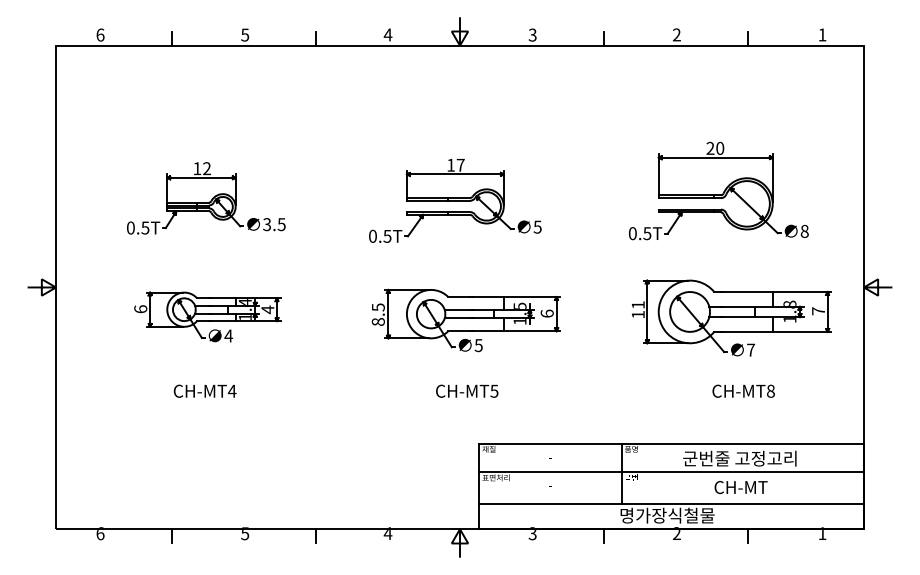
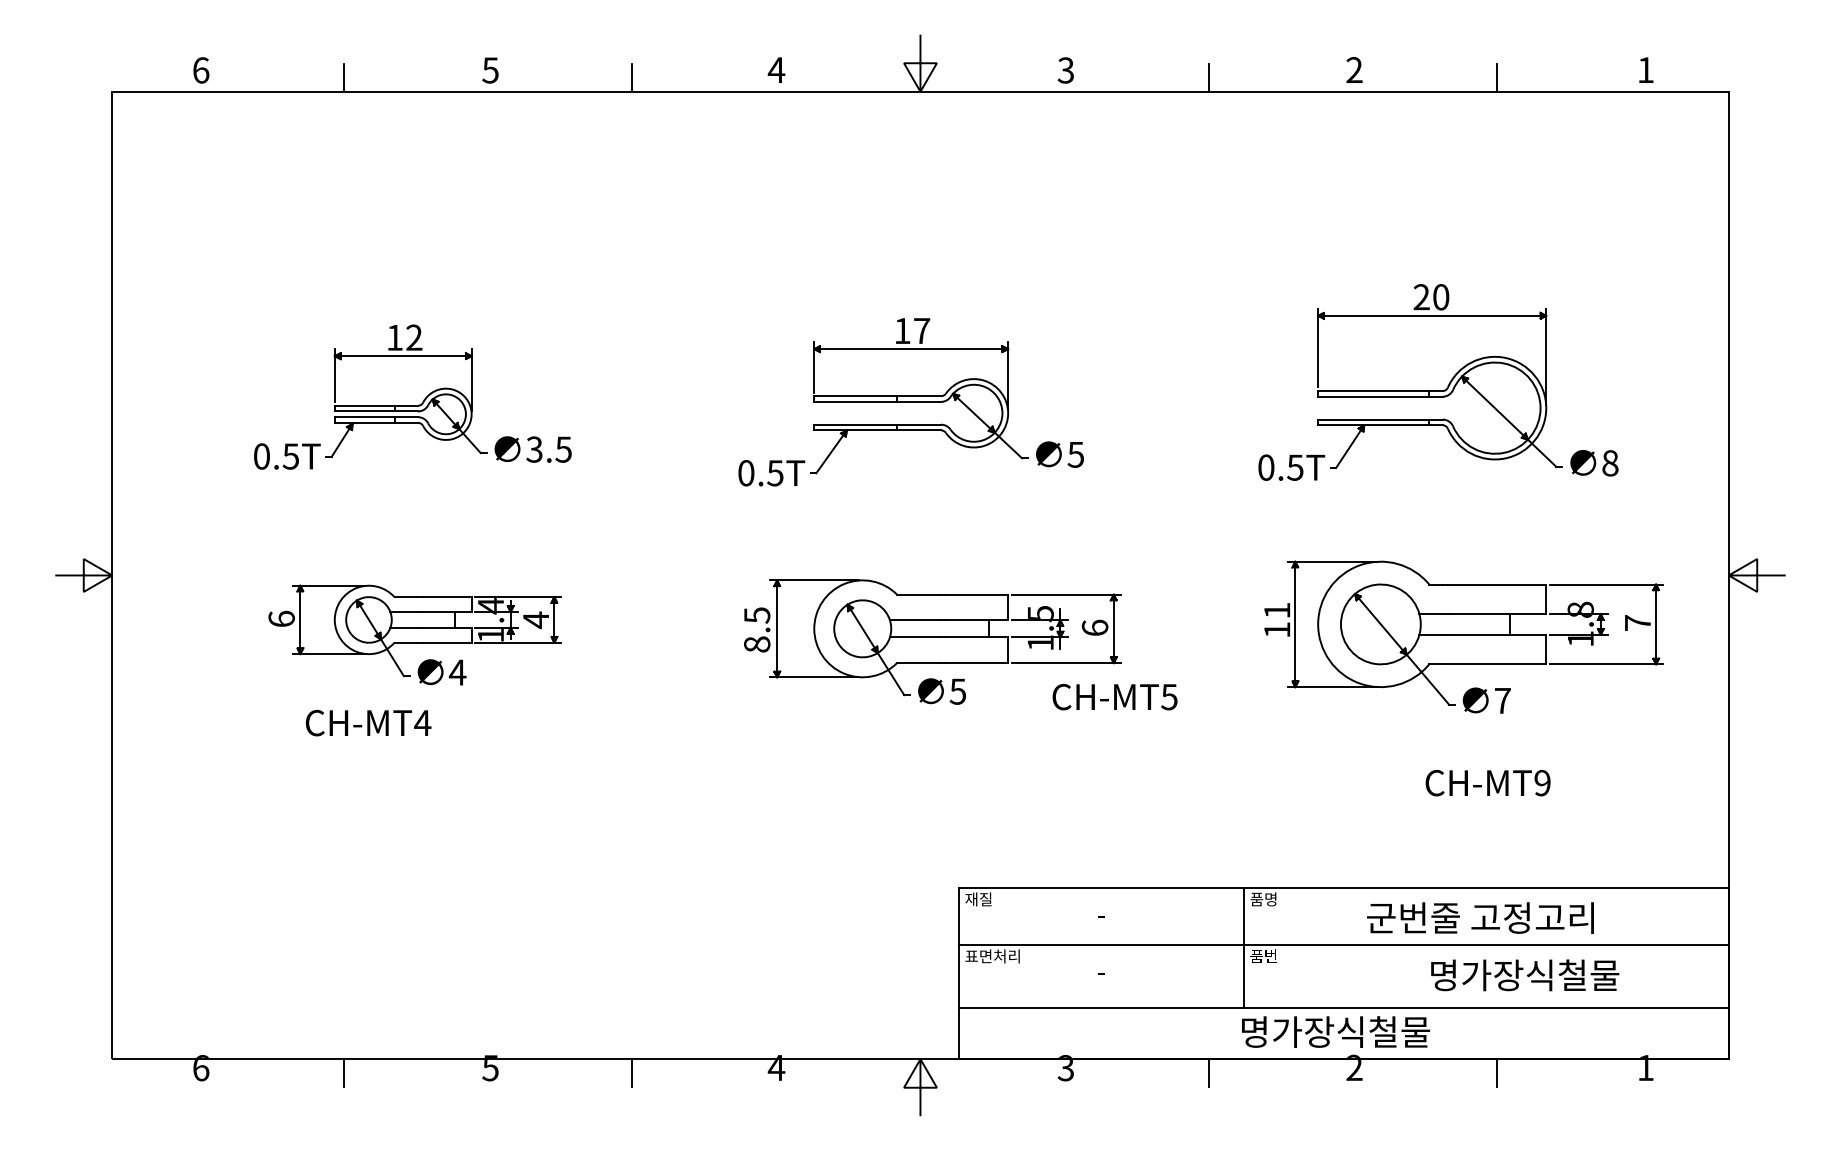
text: (204, 390) -> (367, 721), moved
text: (467, 390) -> (1115, 695), moved
text: (770, 390) -> (1541, 781), CH-MT8 -> CH-MT9
text: (761, 487) -> (1523, 975), CH-MT -> 명가장식철물

